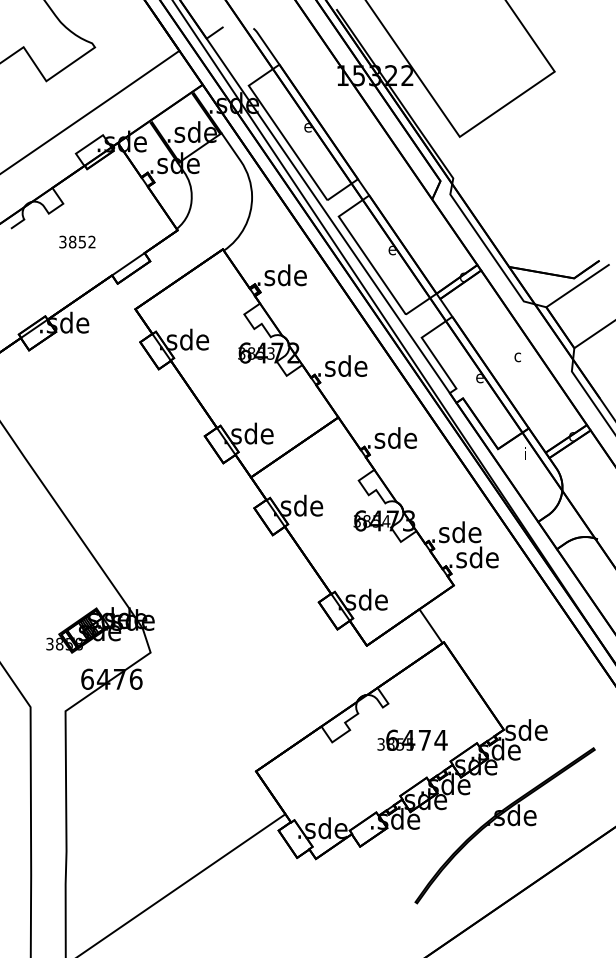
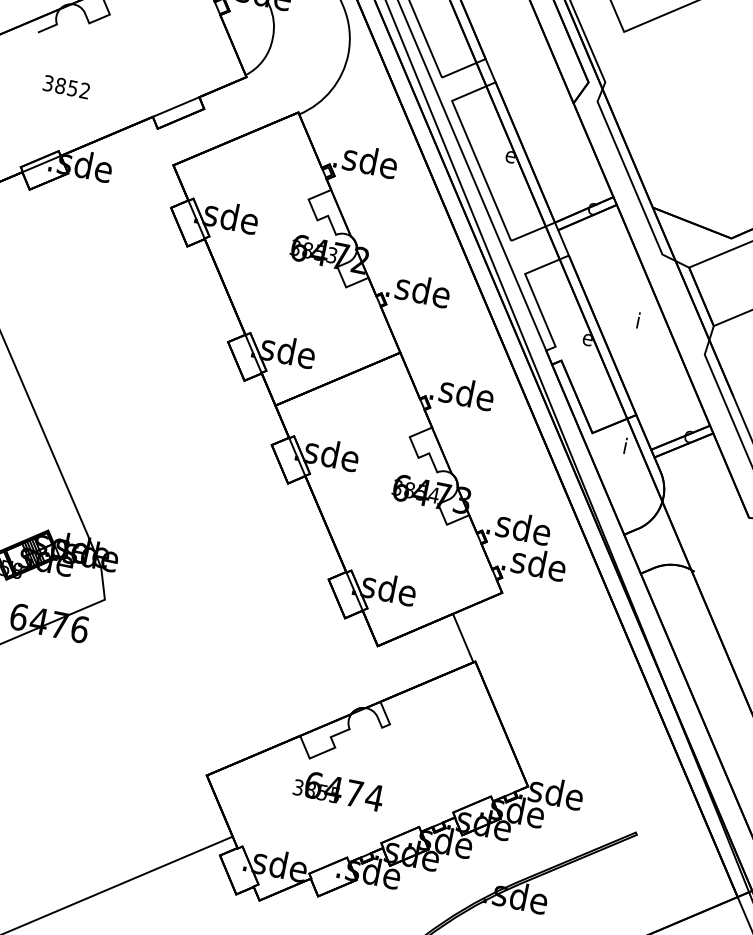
text: (77, 241) -> (66, 86), moved
text: (517, 355) -> (640, 320), c -> i
text: (412, 739) -> (339, 789), moved

